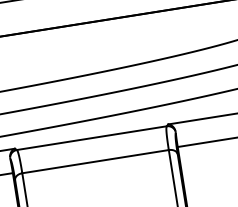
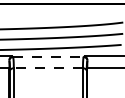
line: (92, 138) -> (48, 57), solid -> dashed
line: (95, 162) -> (48, 68), solid -> dashed

